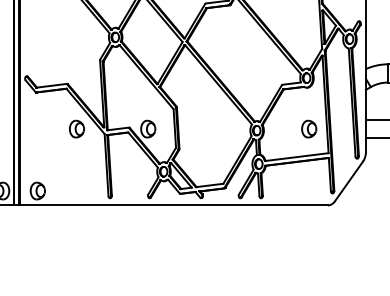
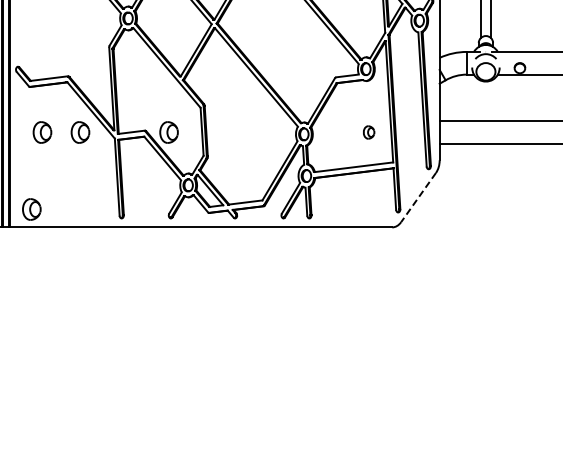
part: (46, 129) -> (42, 132), added
part: (308, 129) -> (368, 132), size x0.6
line: (348, 181) -> (418, 197), solid -> dashed

